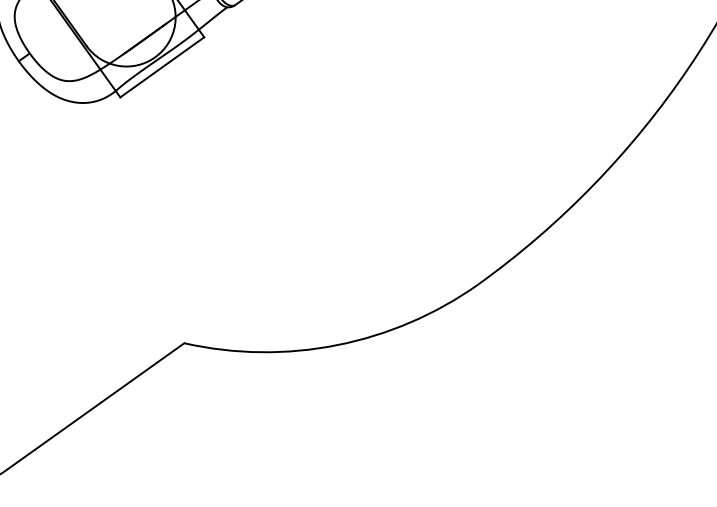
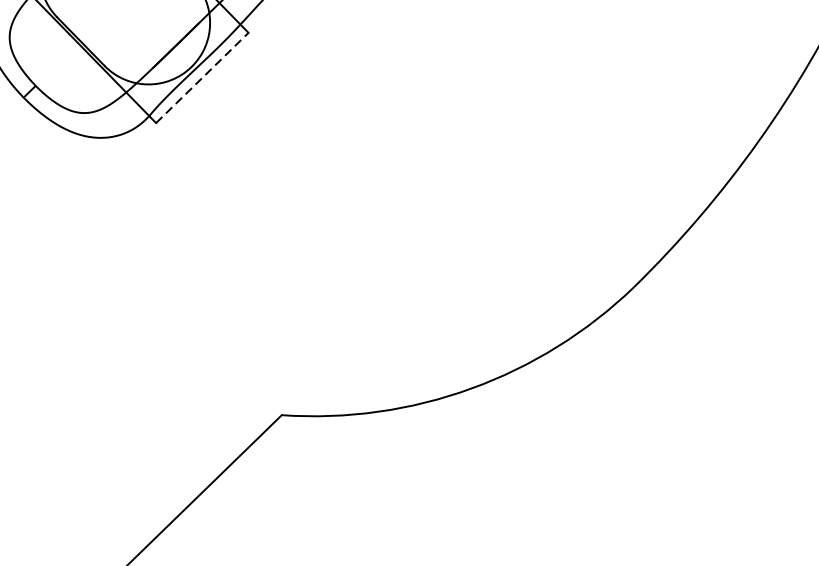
line: (162, 67) -> (202, 78), solid -> dashed

